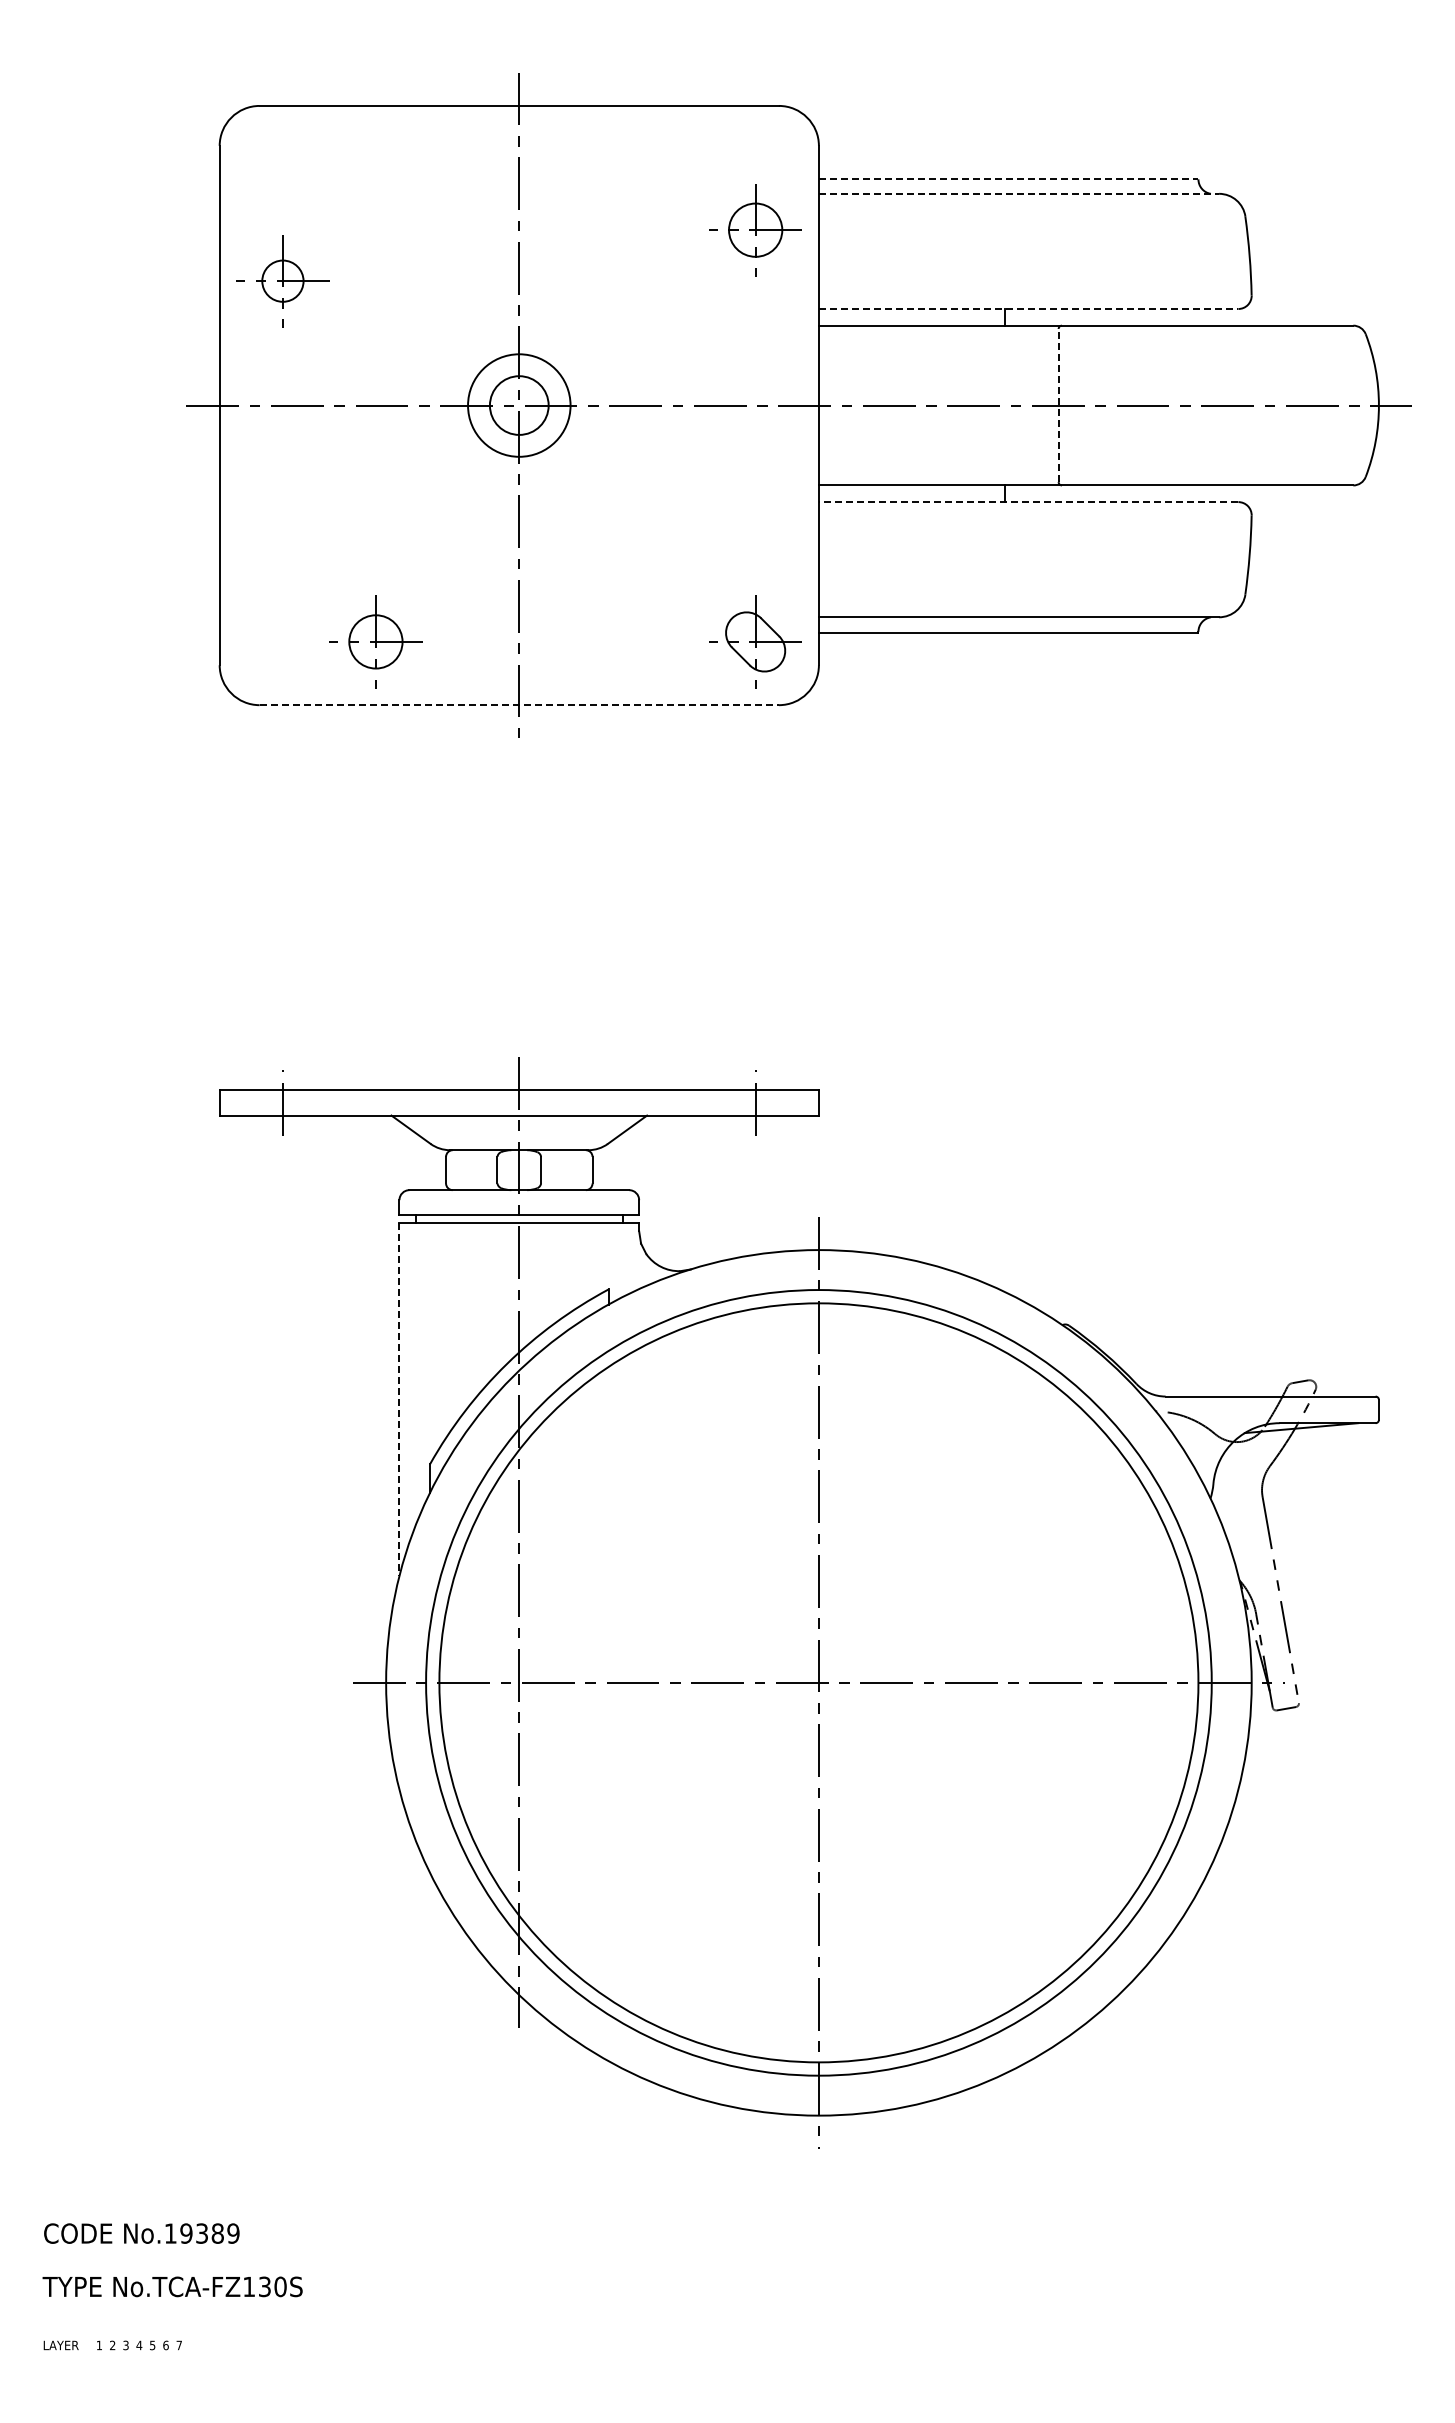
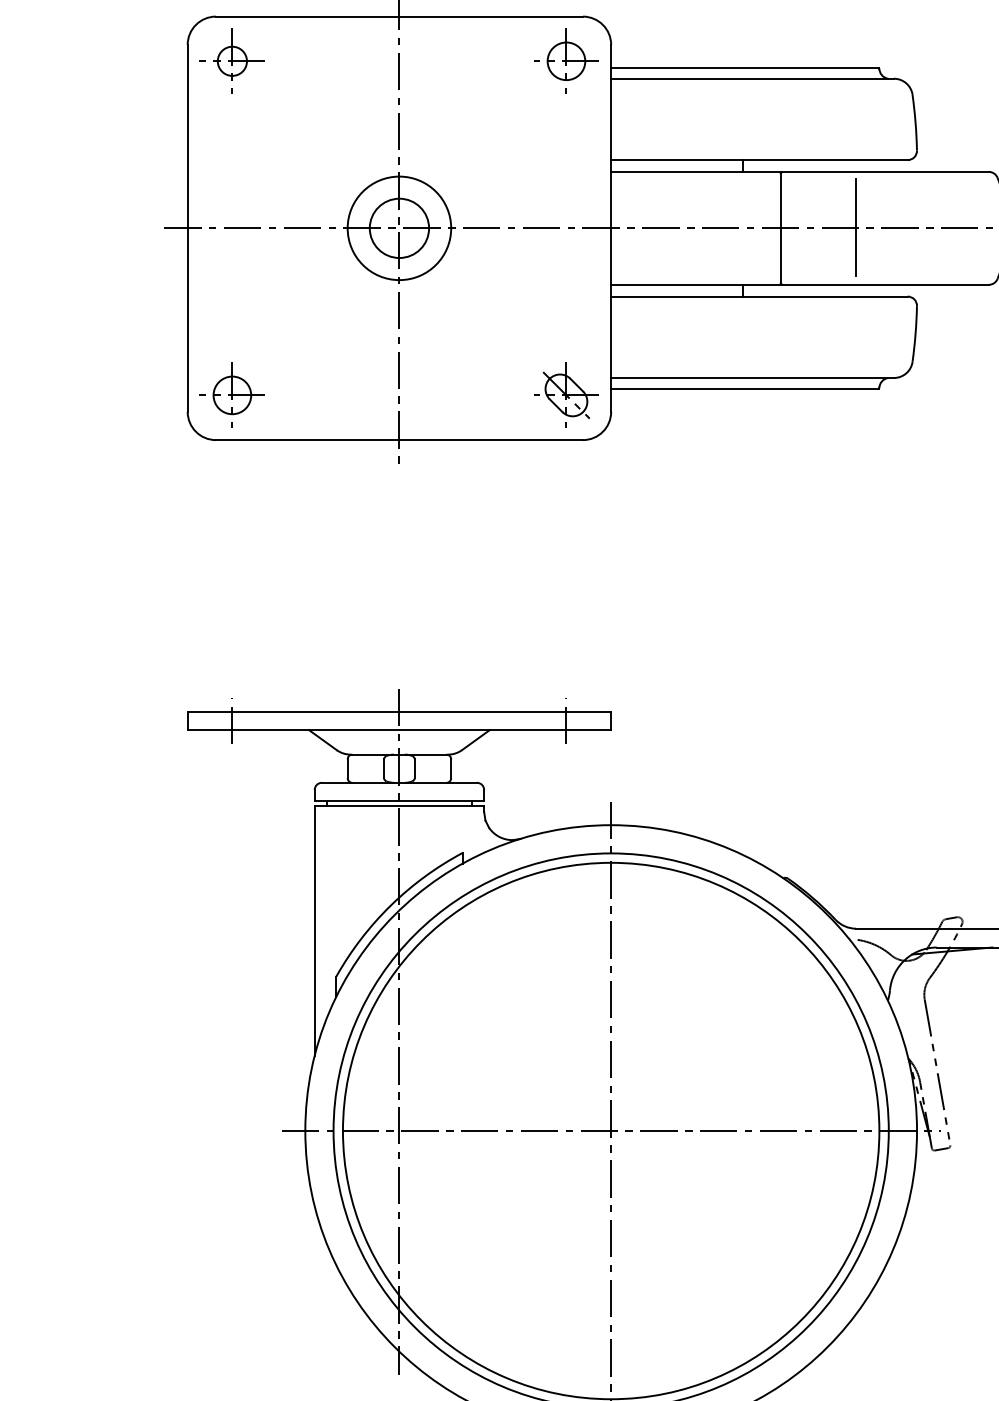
line: (1008, 178) -> (745, 67), dashed -> solid
line: (1019, 193) -> (752, 78), dashed -> solid
part: (755, 230) -> (566, 61), moved
part: (282, 281) -> (232, 61), moved
line: (1028, 309) -> (759, 160), dashed -> solid
line: (1165, 404) -> (856, 227), added
circle: (519, 405) -> (399, 228), size x1.43
circle: (519, 405) -> (399, 228), size x1.43
line: (1058, 405) -> (780, 228), dashed -> solid
line: (1028, 502) -> (759, 296), dashed -> solid
part: (375, 641) -> (232, 395), moved
line: (755, 641) -> (566, 395), added
line: (519, 705) -> (399, 440), dashed -> solid
line: (399, 1400) -> (314, 931), dashed -> solid

